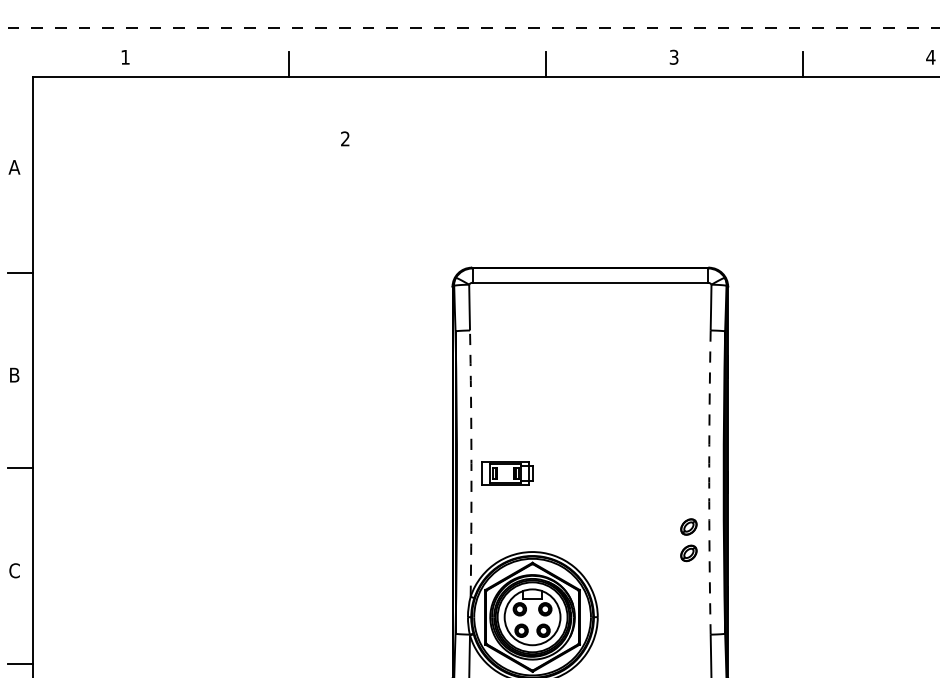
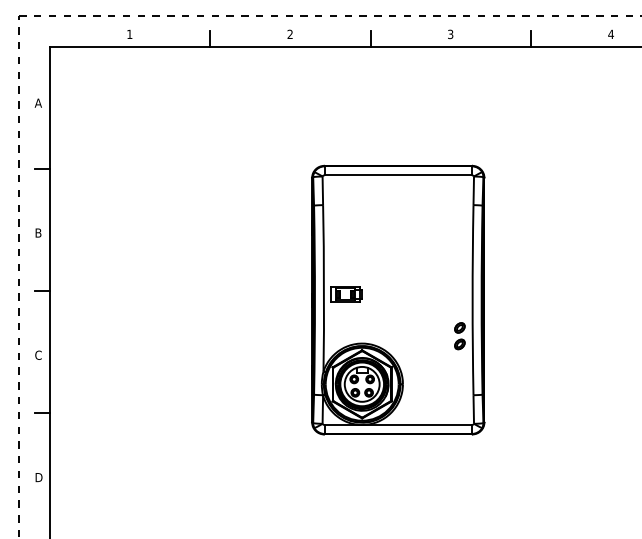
text: (125, 55) -> (129, 33), moved
text: (344, 137) -> (289, 33), moved
arc: (472, 463) -> (324, 288), dashed -> solid
arc: (709, 483) -> (472, 300), dashed -> solid

